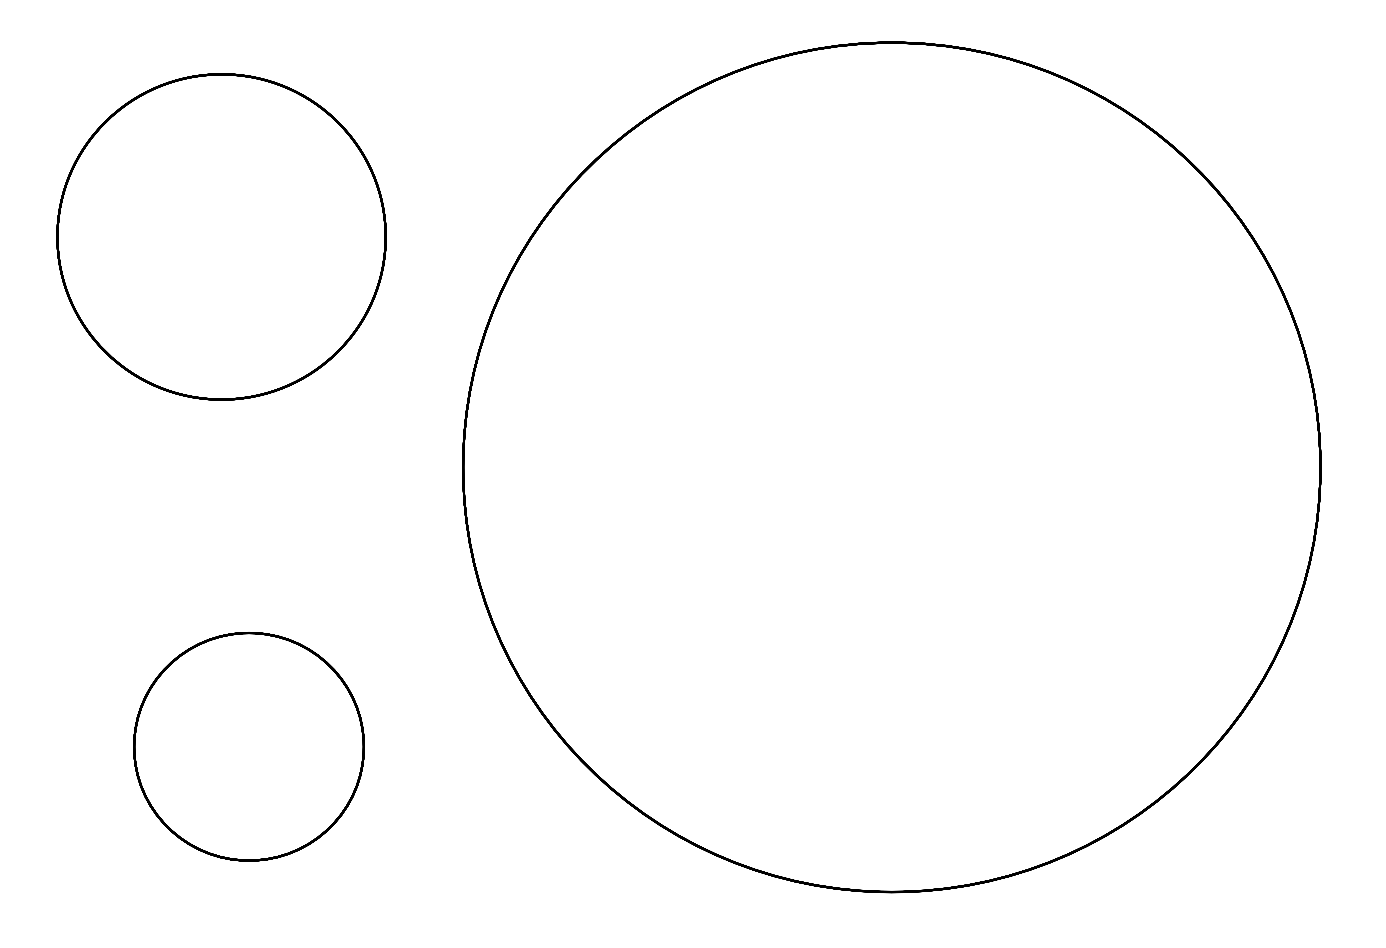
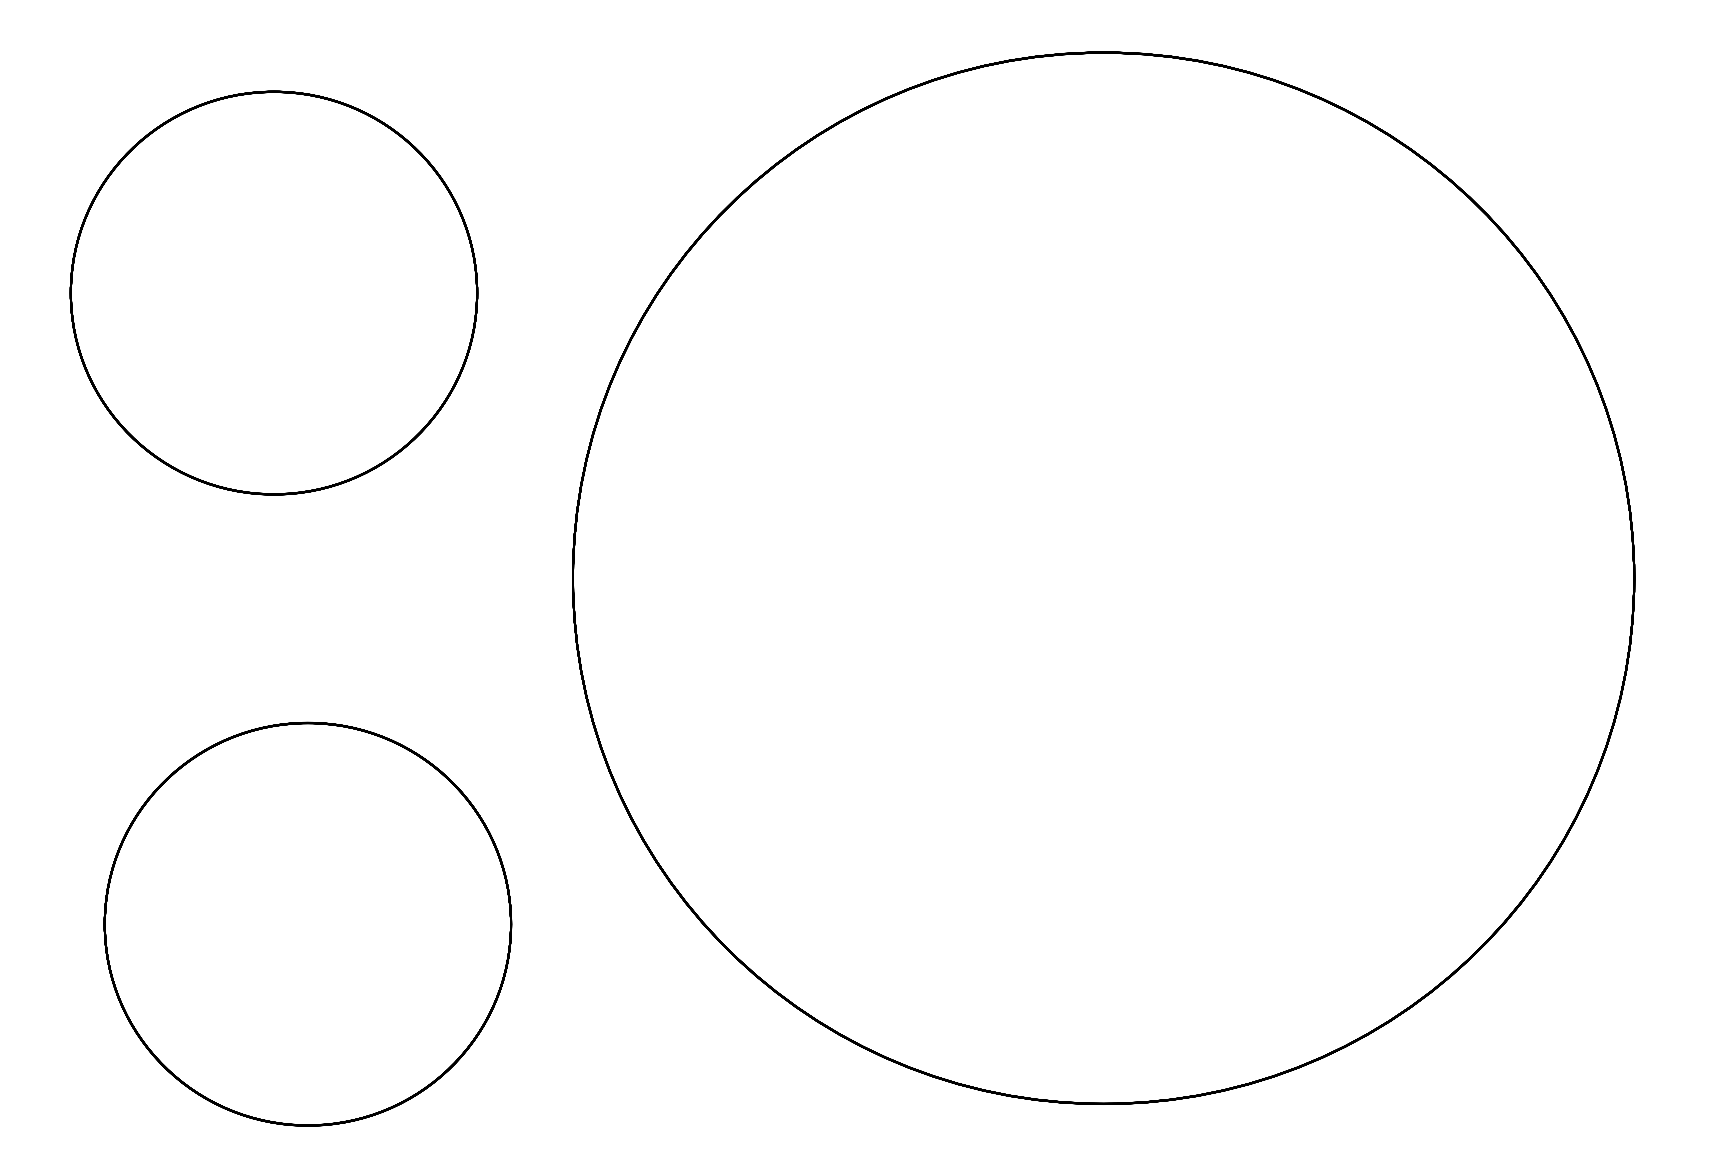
part: (248, 746) -> (307, 923), size x1.43

